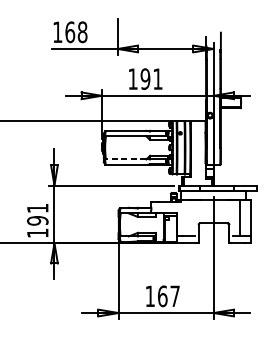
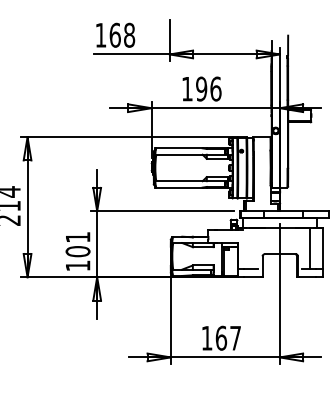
text: (157, 78) -> (215, 88), 191 -> 196
line: (125, 159) -> (178, 181), dashed -> solid
text: (37, 220) -> (77, 251), 191 -> 101

